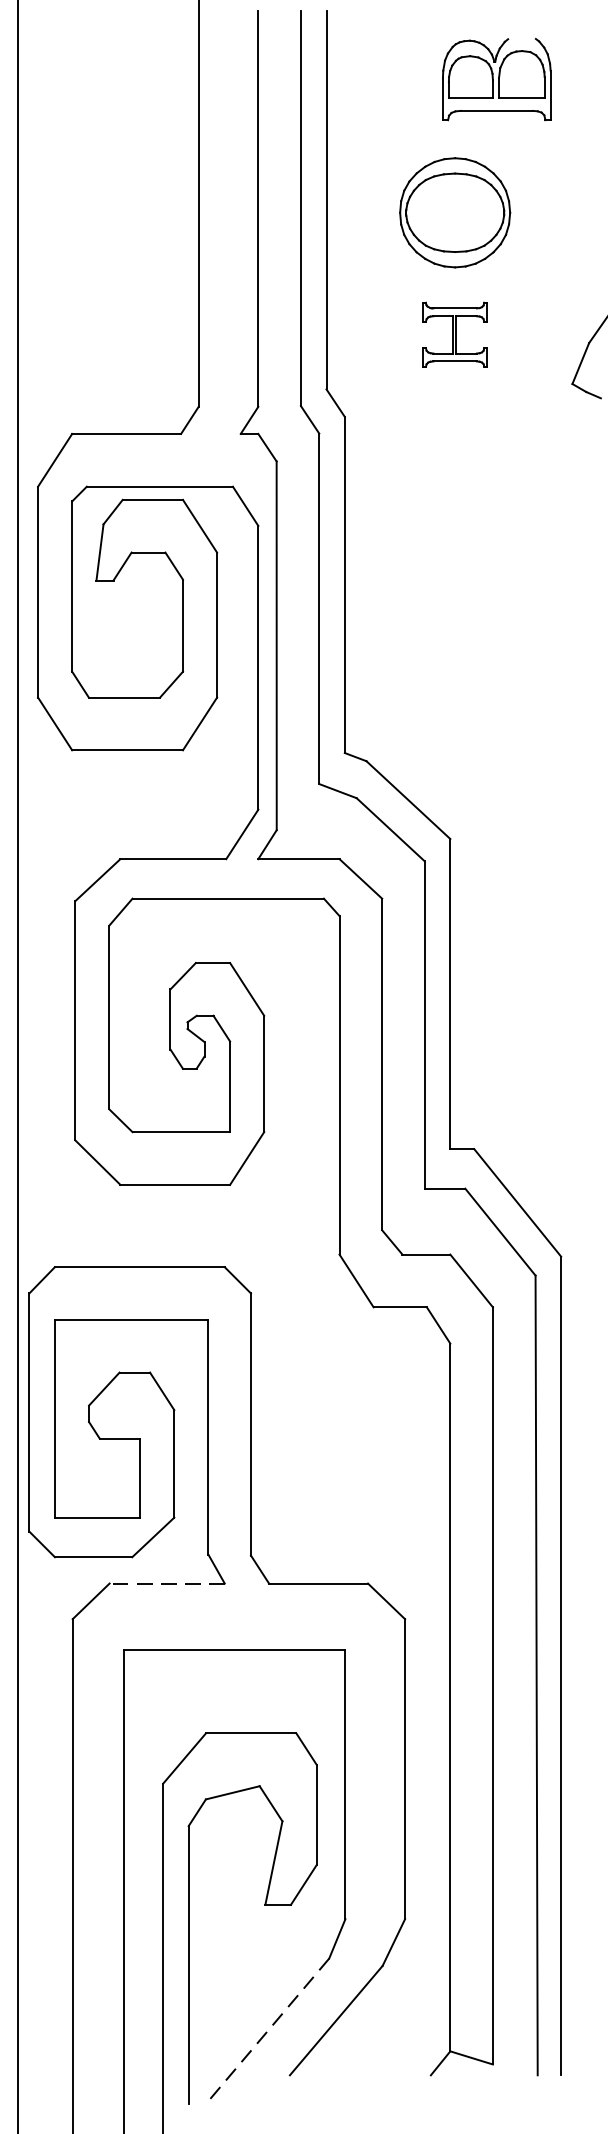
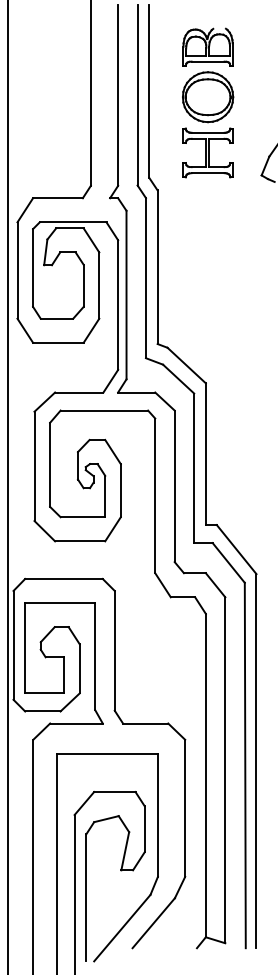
part: (495, 77) -> (207, 46), moved
part: (453, 333) -> (207, 152), size x1.67
line: (165, 1583) -> (75, 723), dashed -> solid
line: (267, 2032) -> (122, 928), dashed -> solid

